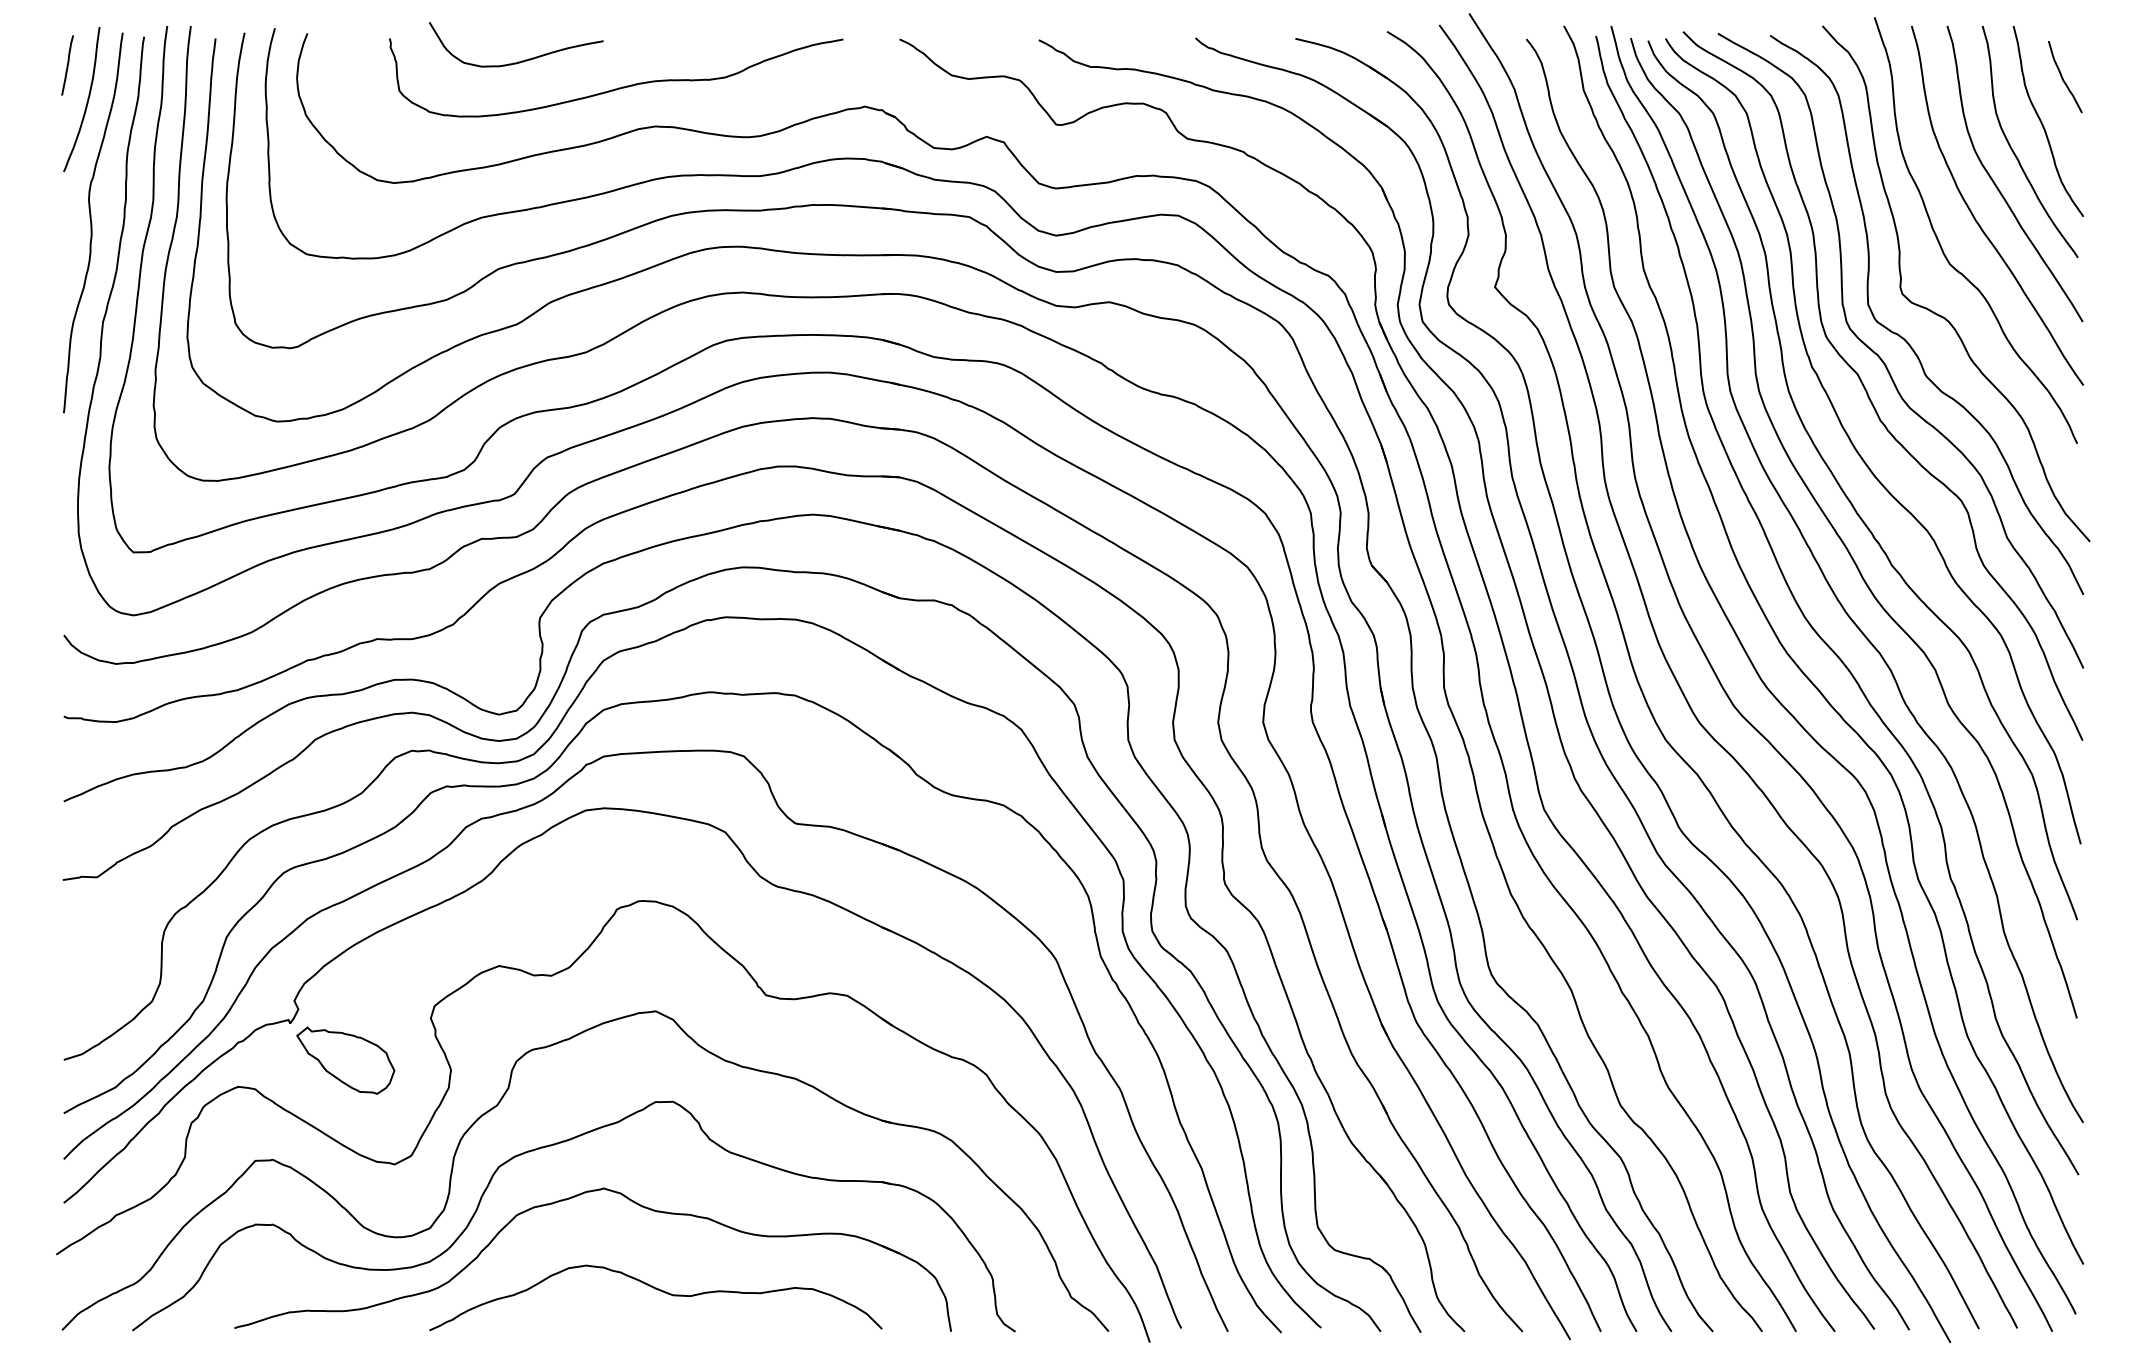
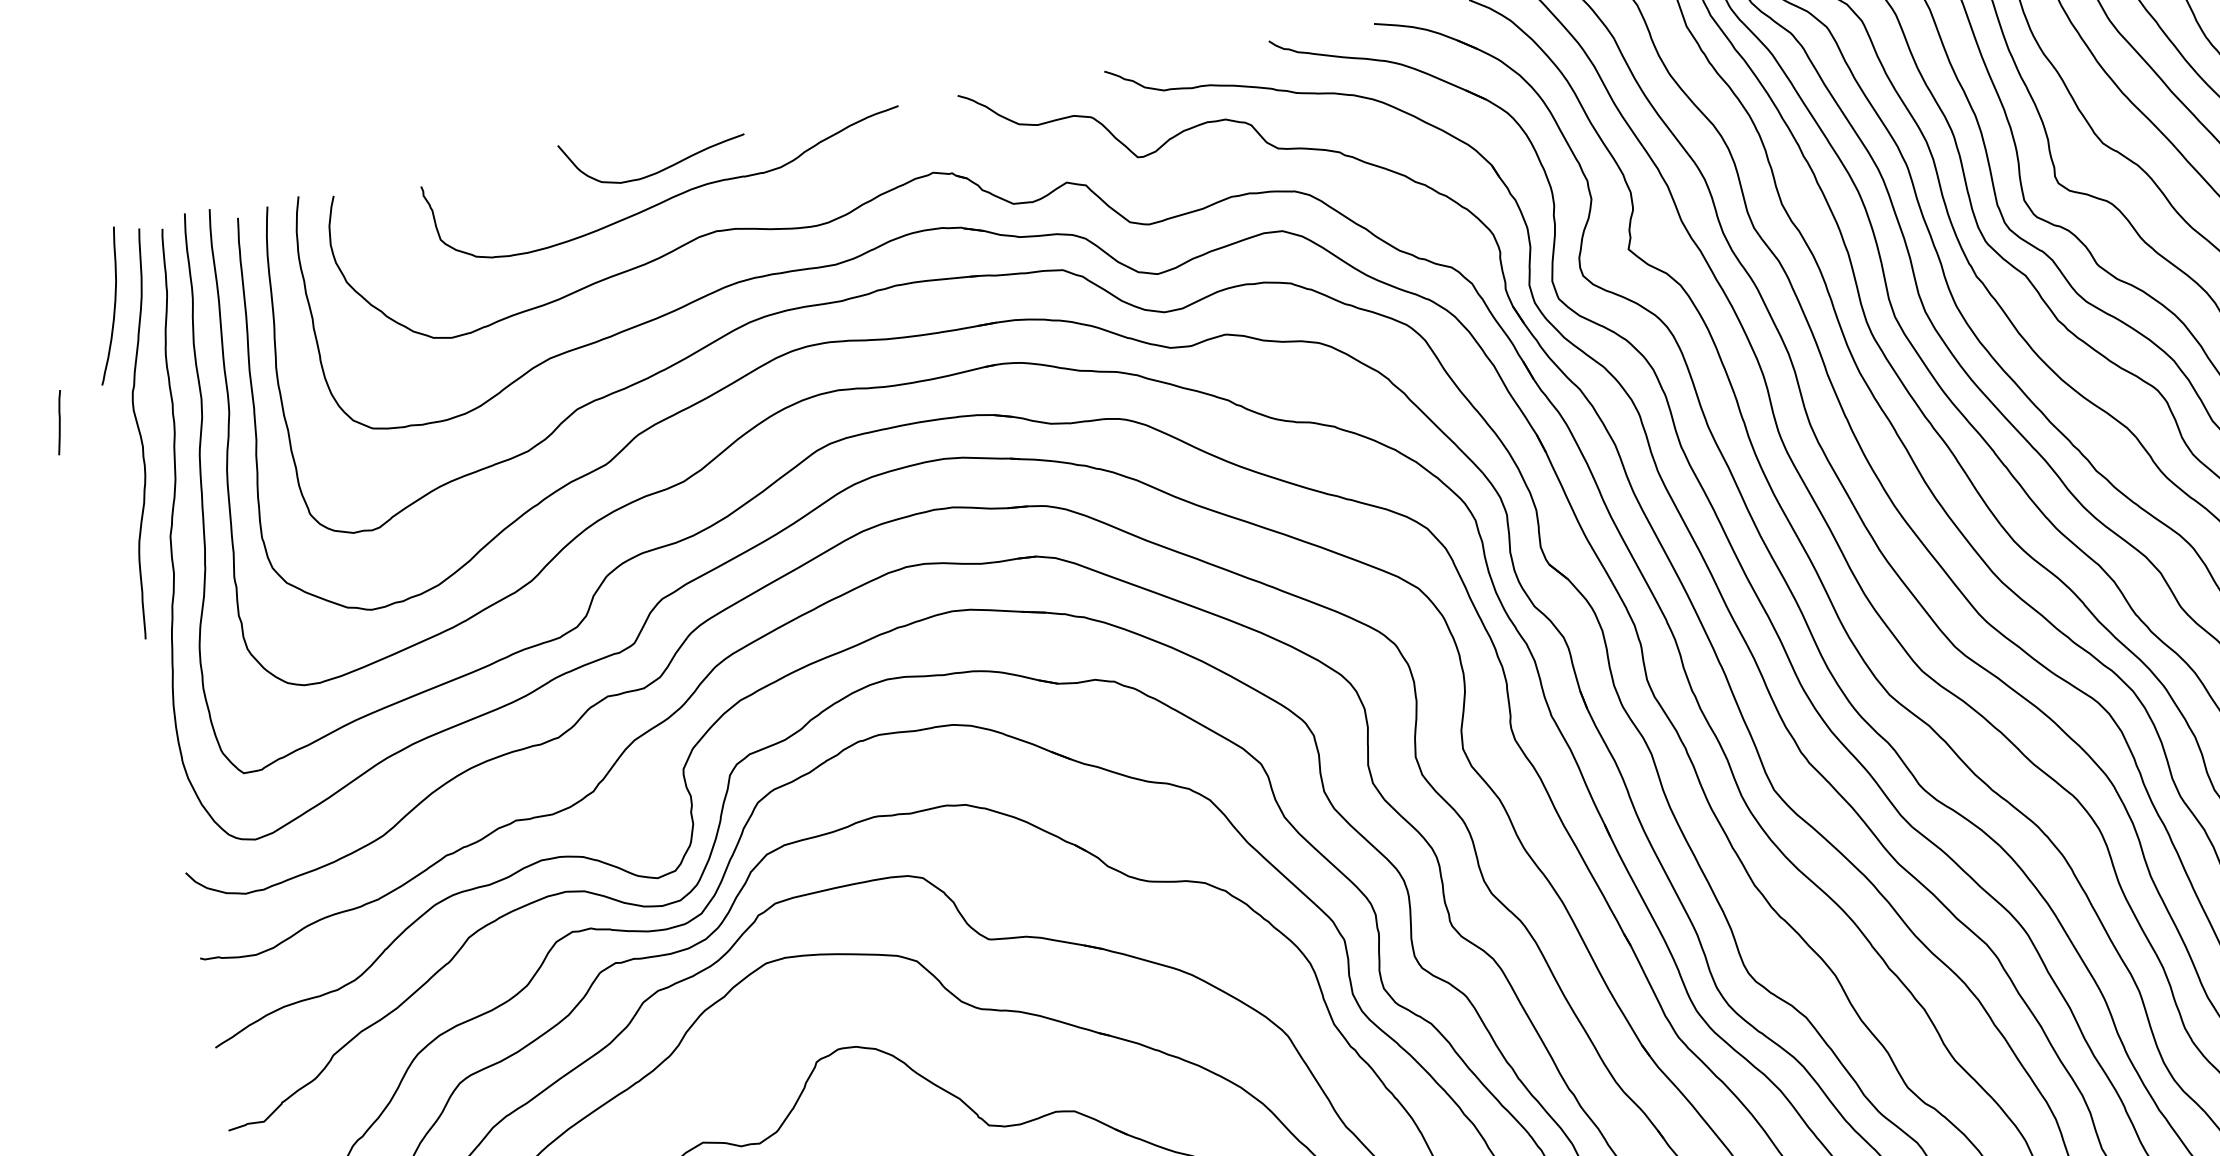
curve: (521, 60) -> (661, 169), moved
line: (67, 65) -> (59, 422), moved

